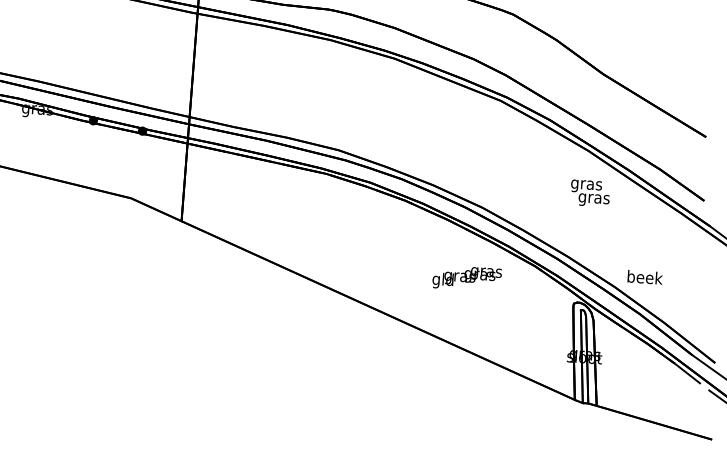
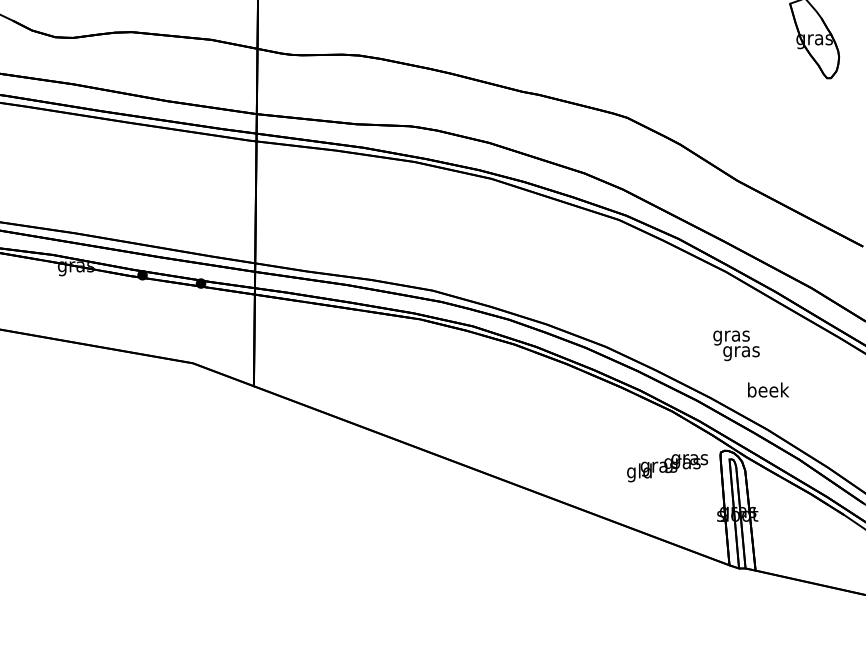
text: (590, 193) -> (736, 345), moved
text: (645, 276) -> (768, 389), moved
text: (467, 278) -> (667, 468), moved

